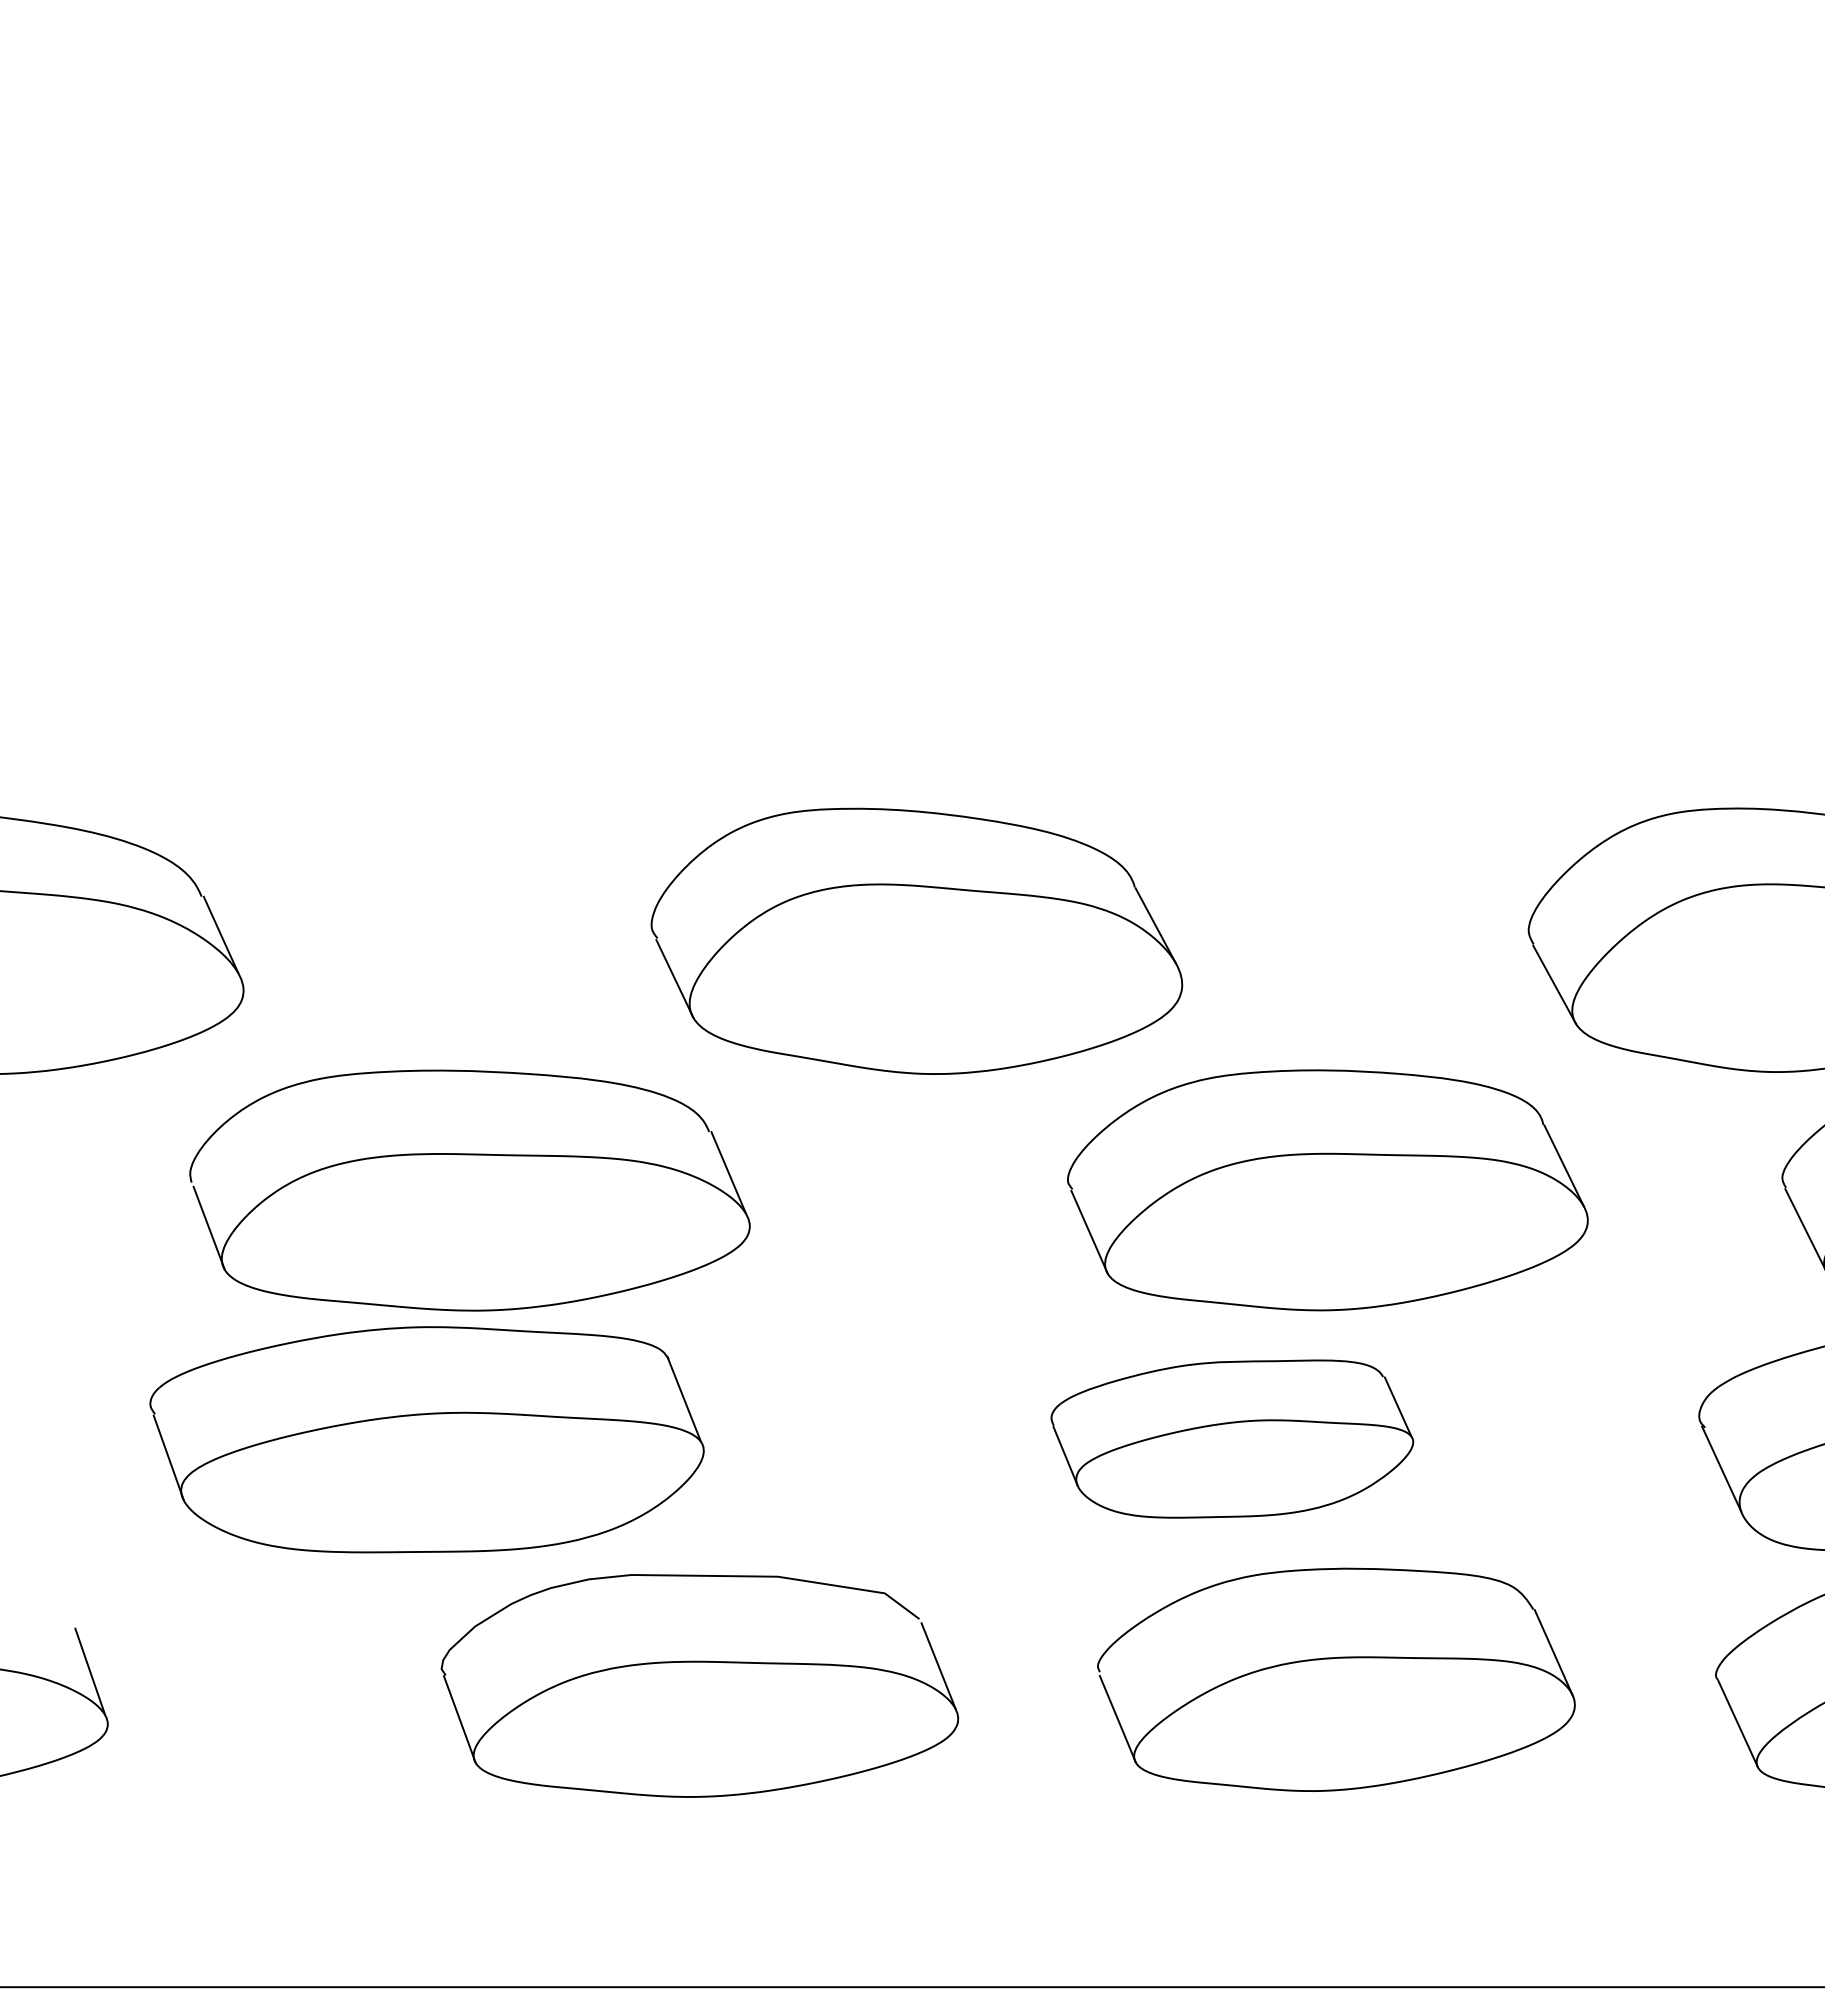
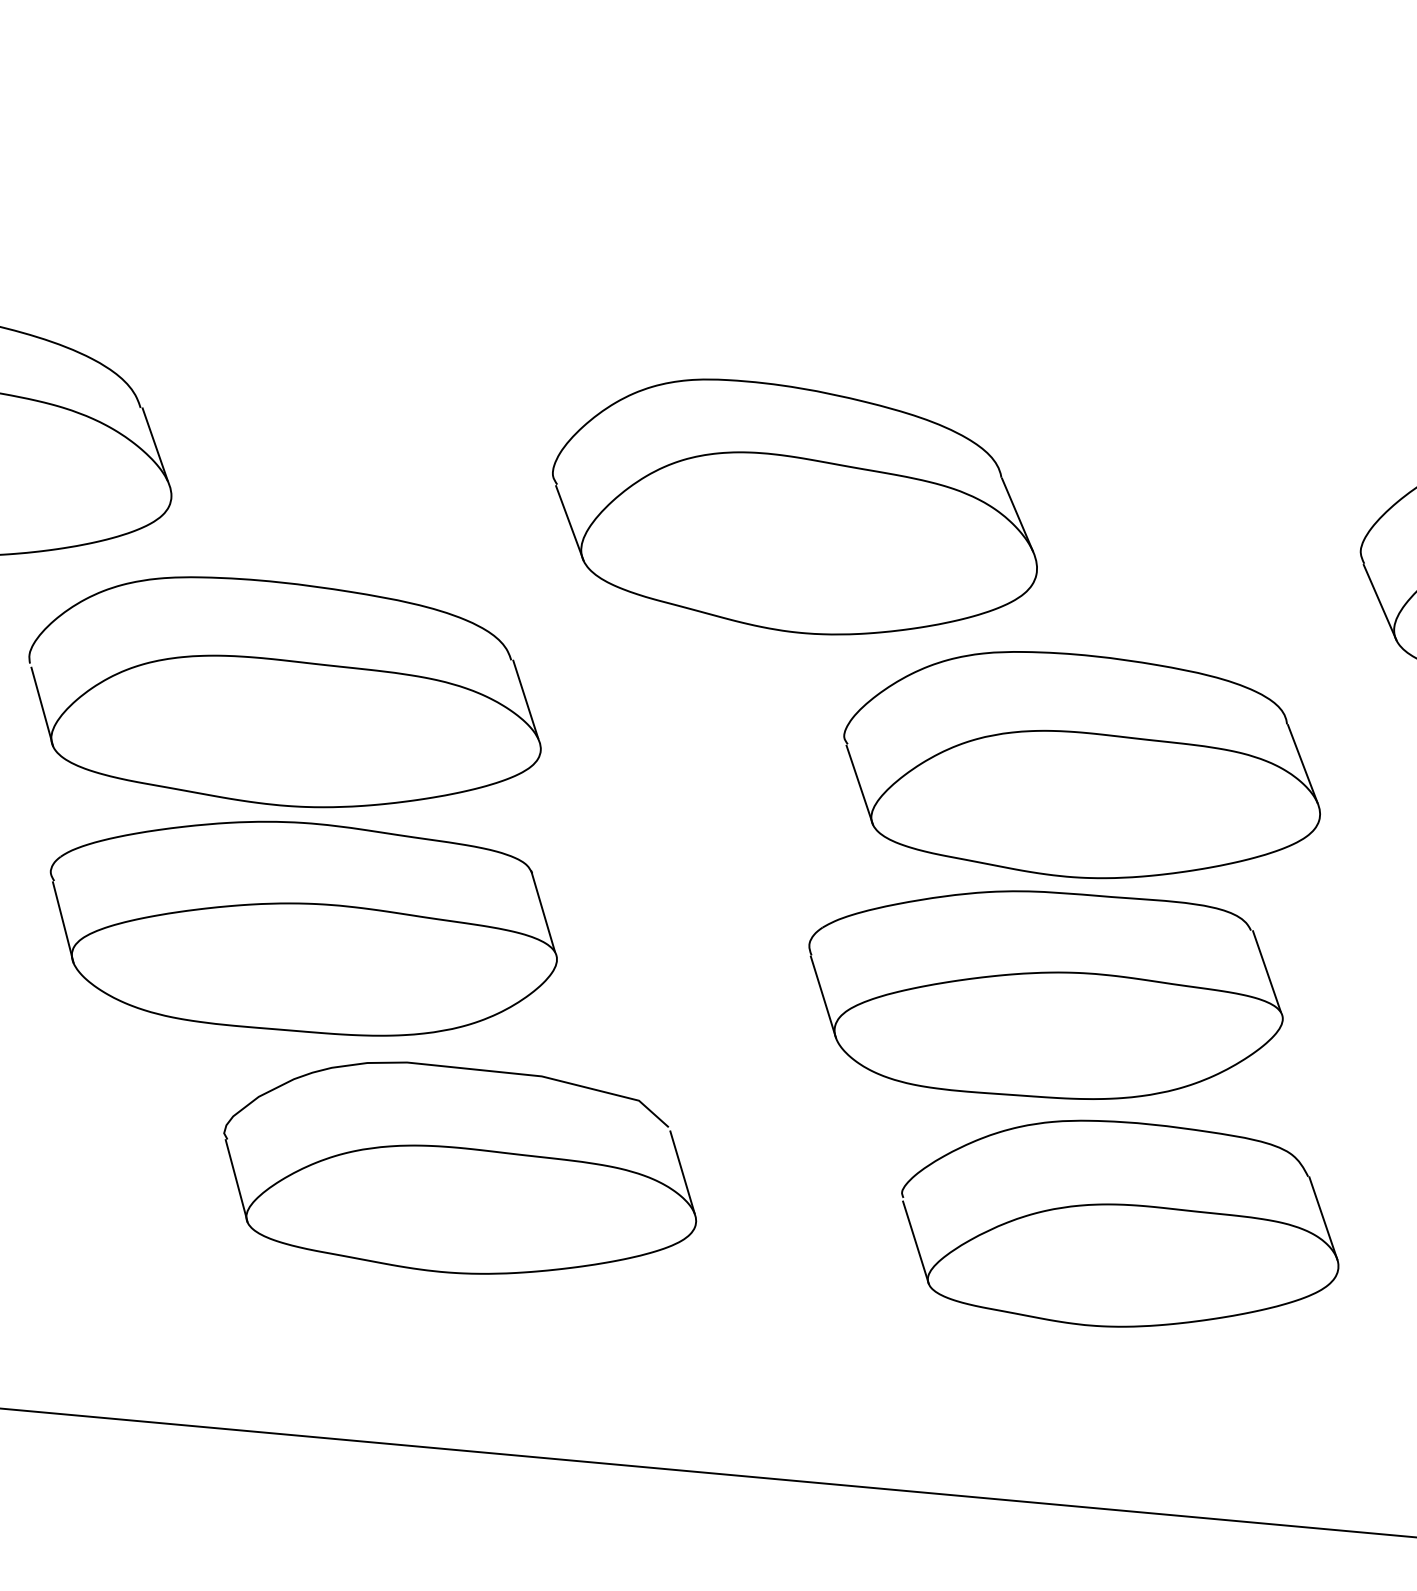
part: (469, 1190) -> (285, 694), moved
part: (1327, 1190) -> (1082, 766), moved
part: (1232, 1438) -> (1045, 993), size x1.43
part: (699, 1685) -> (460, 1170), moved

